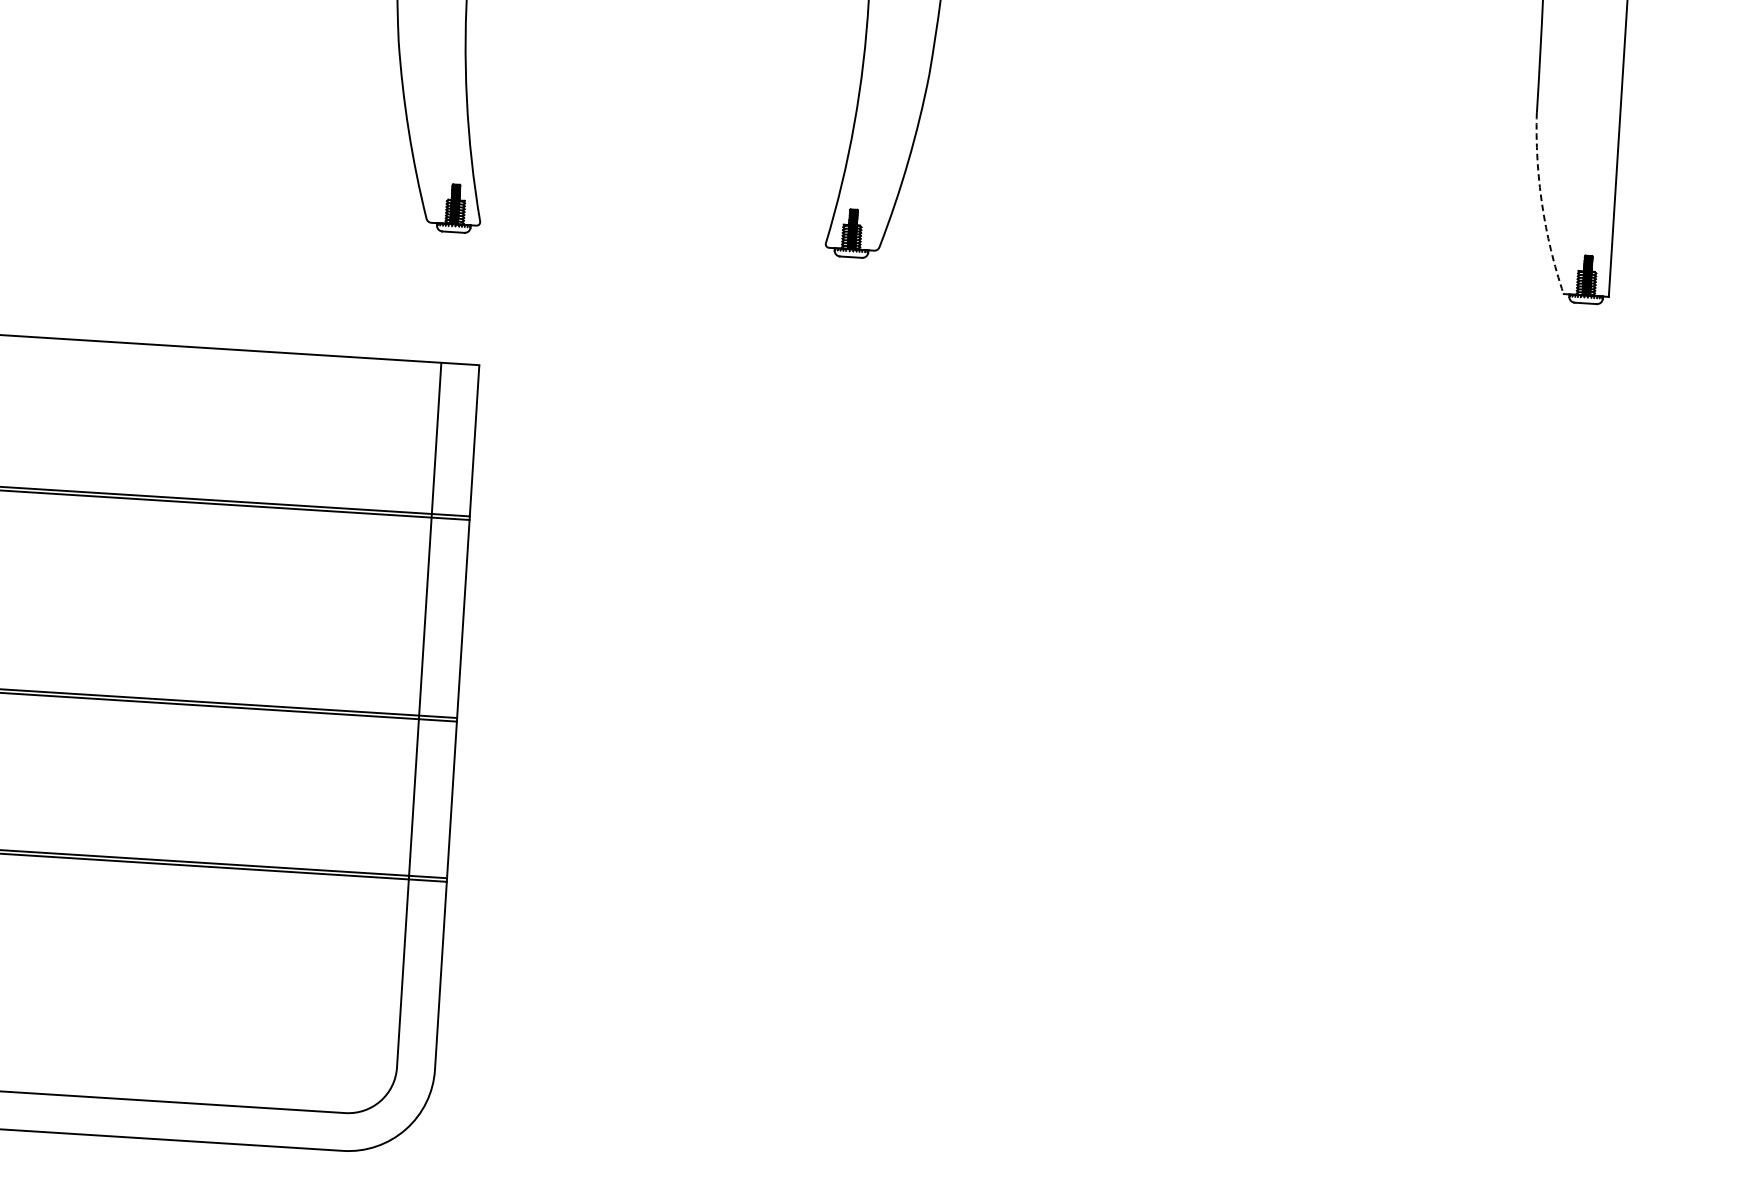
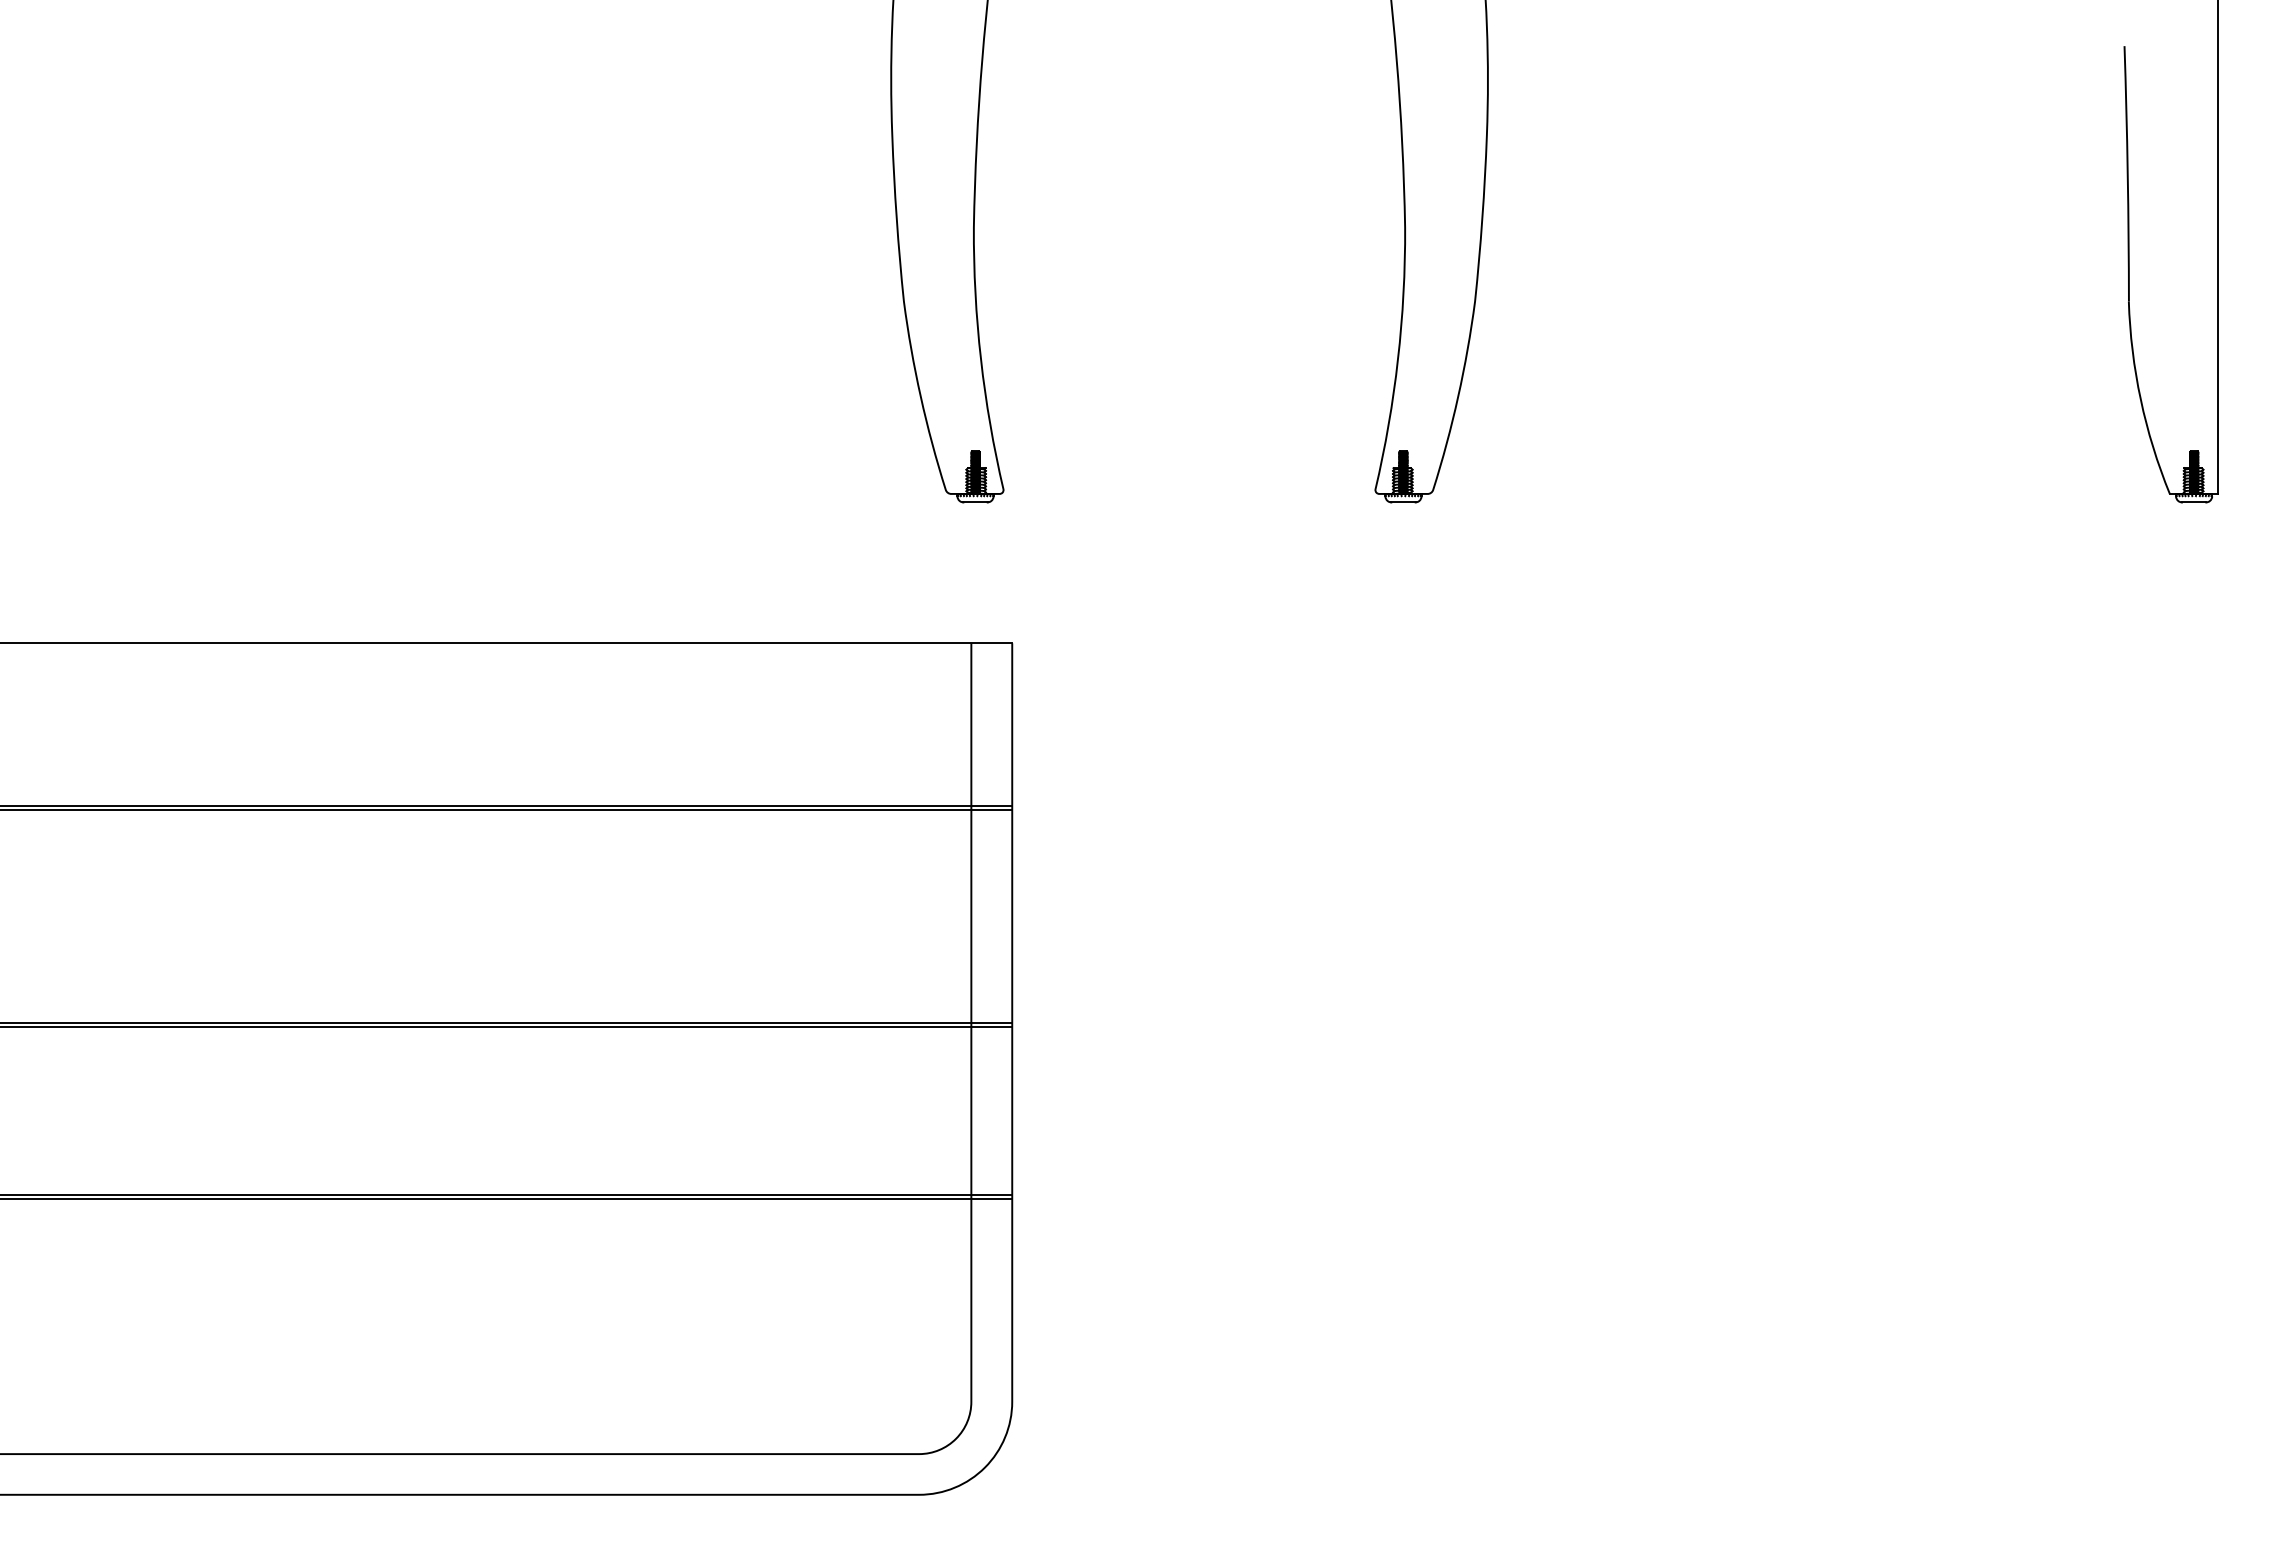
arc: (1541, 204) -> (2140, 399), dashed -> solid

